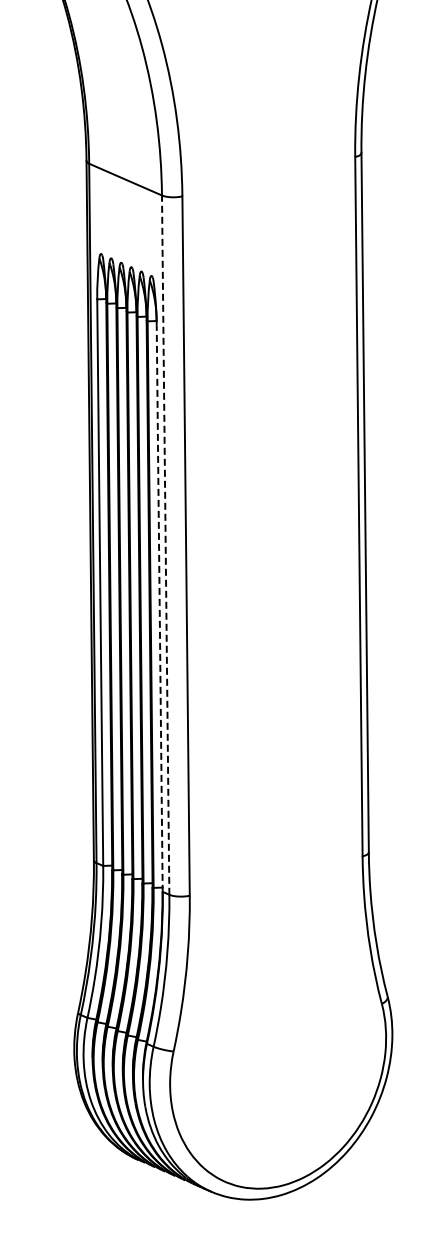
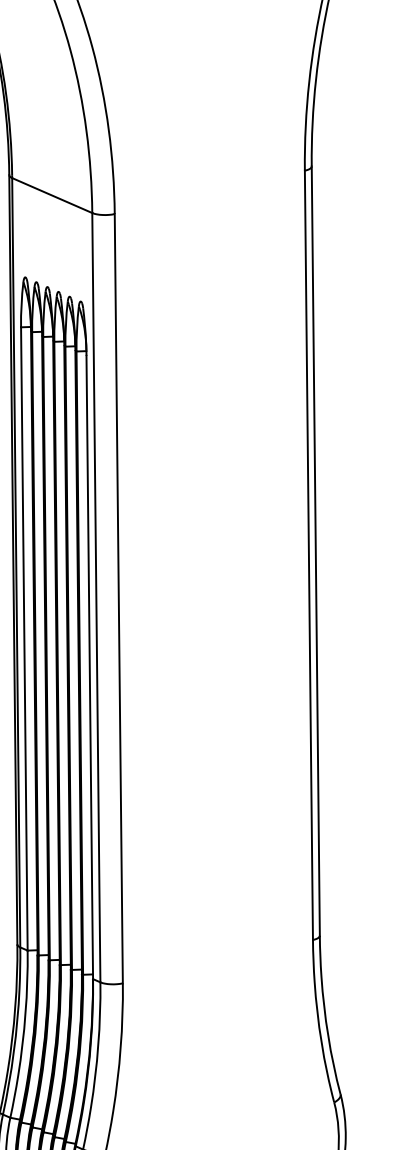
line: (165, 545) -> (96, 598), dashed -> solid
line: (159, 608) -> (89, 667), dashed -> solid

